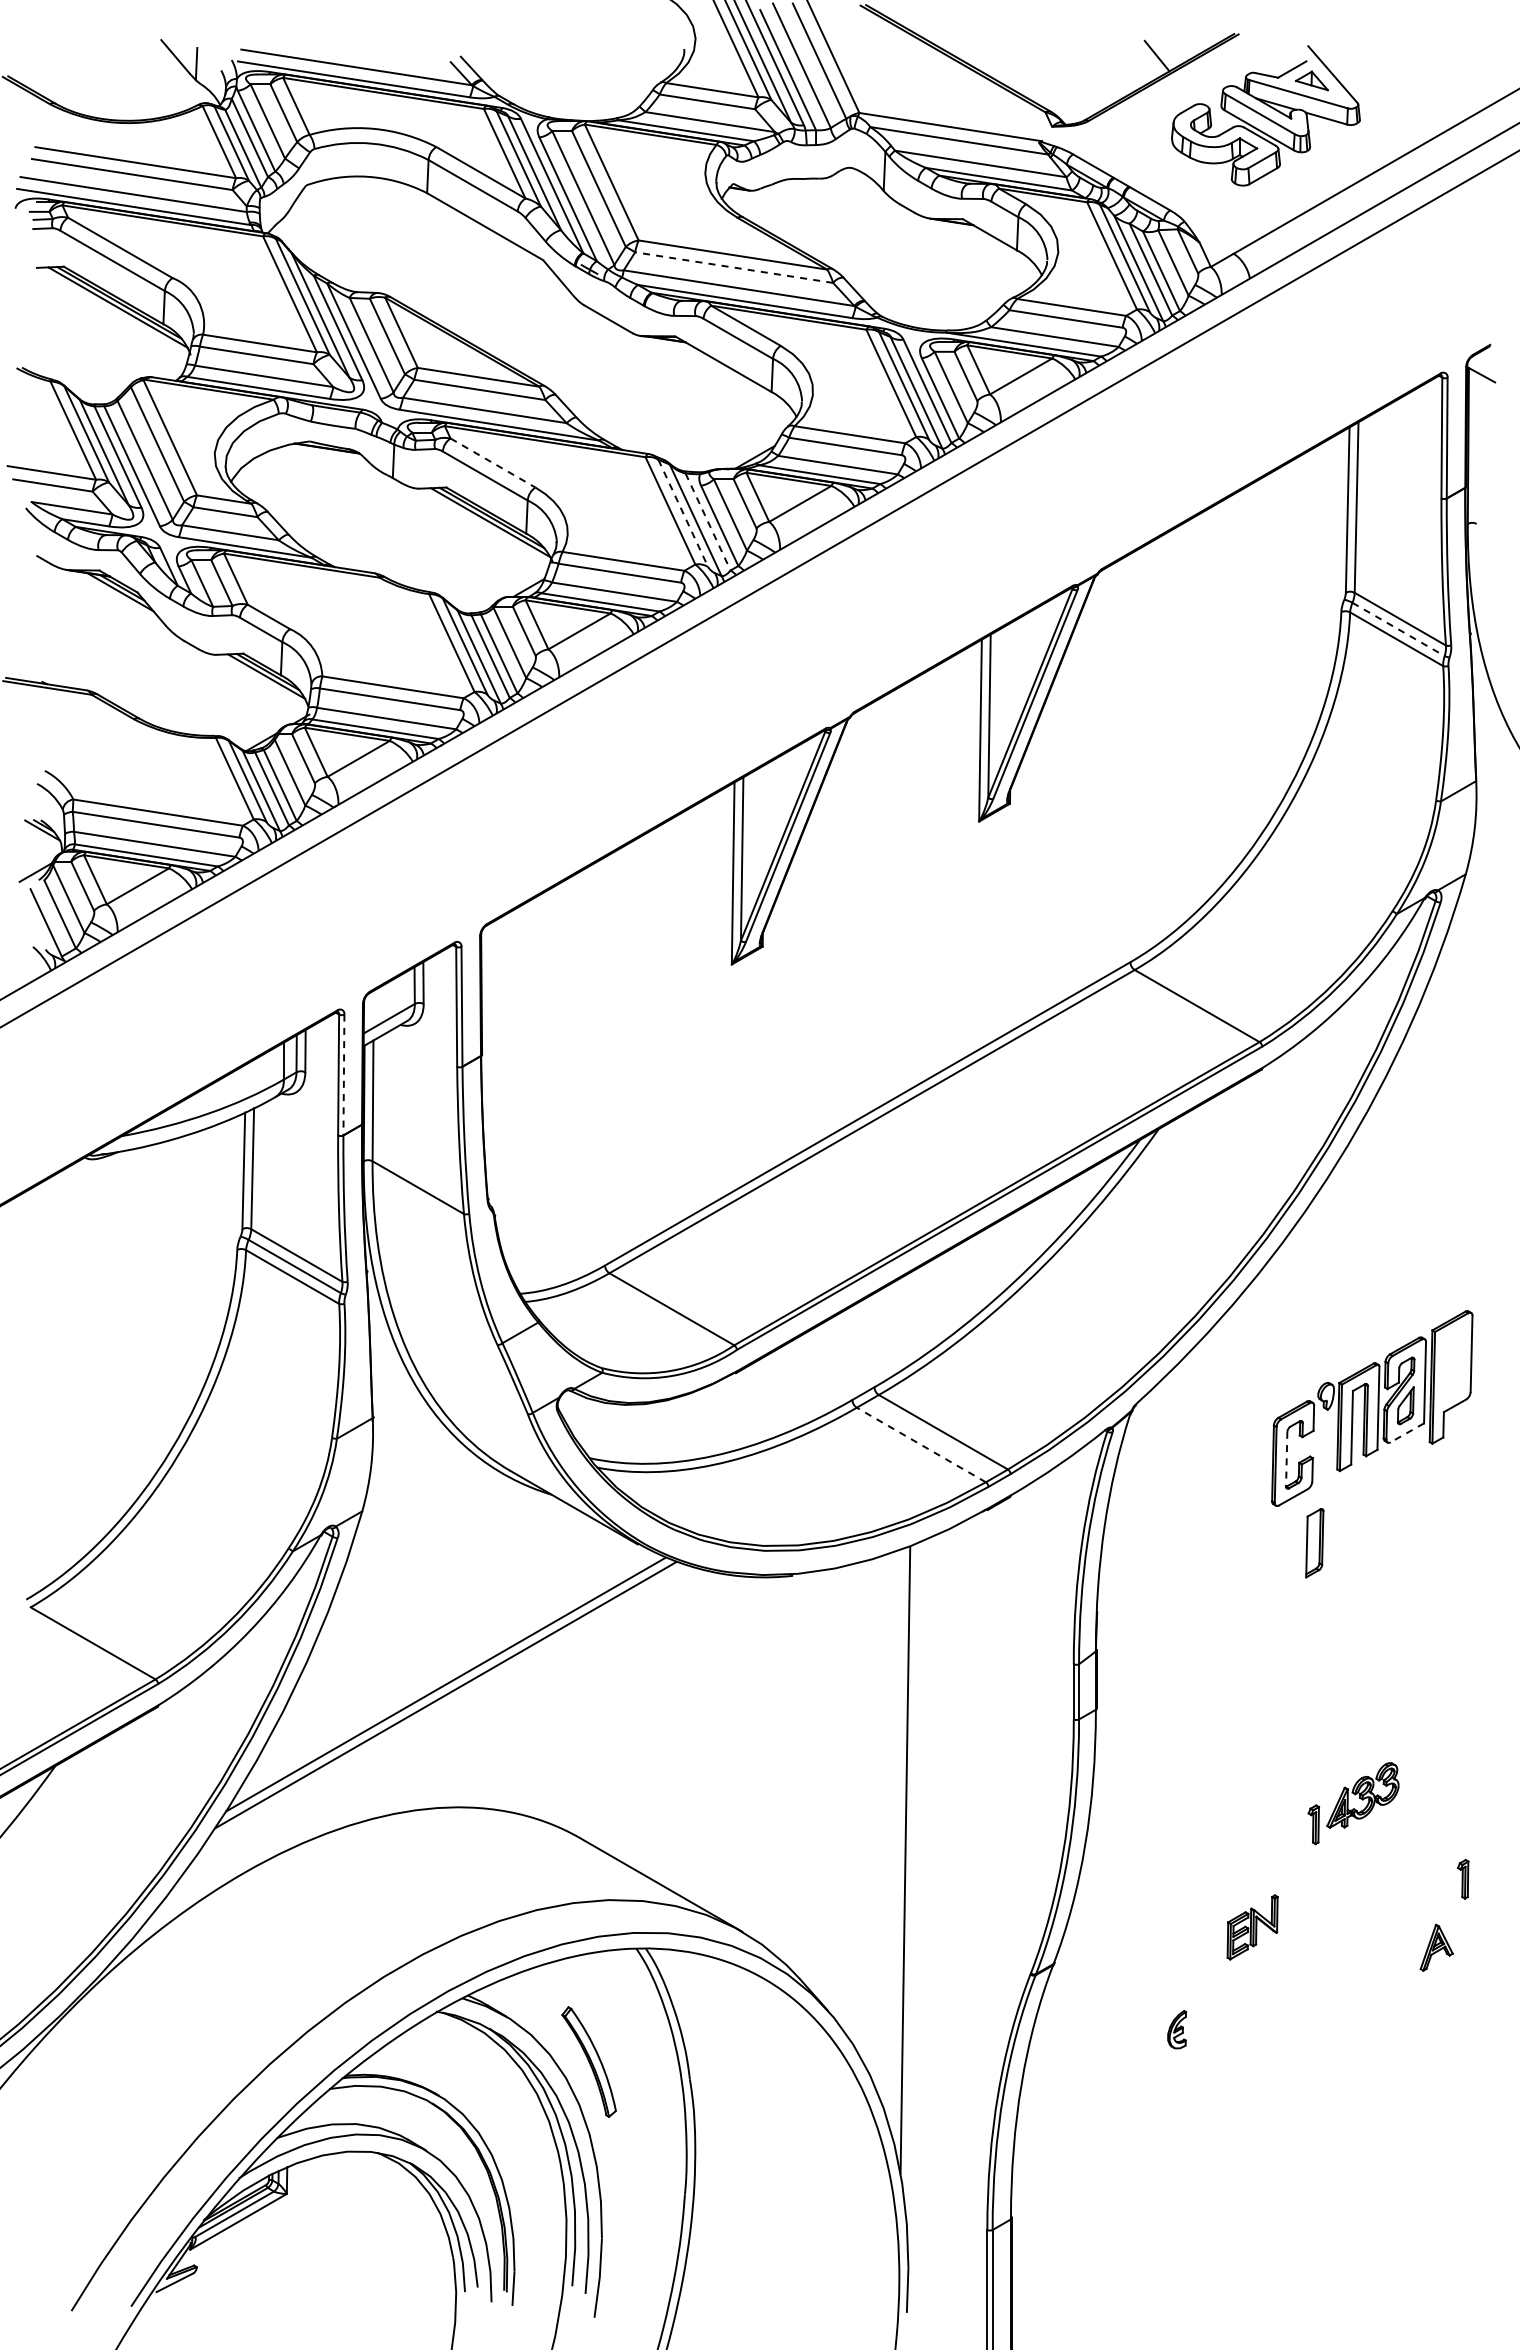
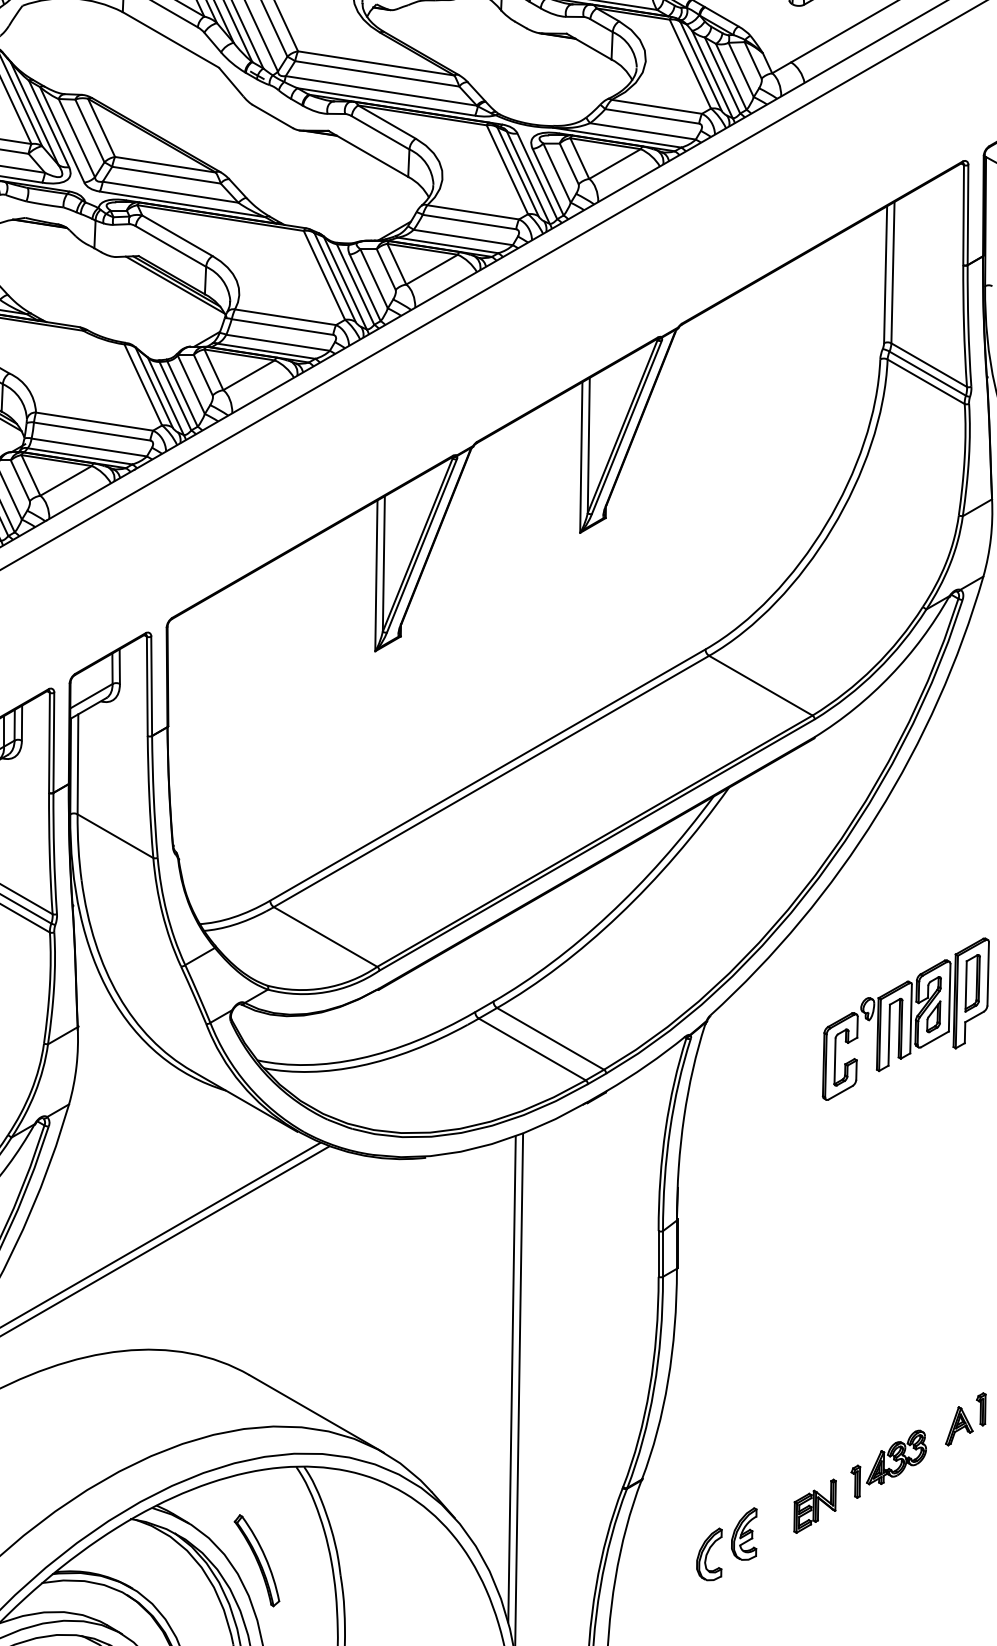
line: (733, 267) -> (376, 73), dashed -> solid
line: (493, 463) -> (177, 236), dashed -> solid
line: (683, 513) -> (335, 277), dashed -> solid
line: (708, 522) -> (355, 285), dashed -> solid
line: (1399, 629) -> (928, 373), dashed -> solid
line: (343, 1075) -> (53, 743), dashed -> solid
line: (1406, 1433) -> (934, 1039), dashed -> solid
line: (921, 1445) -> (532, 1049), dashed -> solid
line: (1286, 1459) -> (834, 1061), dashed -> solid
part: (1314, 1543) -> (972, 983), moved
part: (1353, 1803) -> (888, 1464), moved
line: (896, 1843) -> (511, 1379), added
part: (1252, 1927) -> (814, 1506), moved
part: (1436, 1947) -> (959, 1426), moved
part: (1176, 2029) -> (743, 1533), size x1.67
part: (1134, 2054) -> (708, 1554), added

